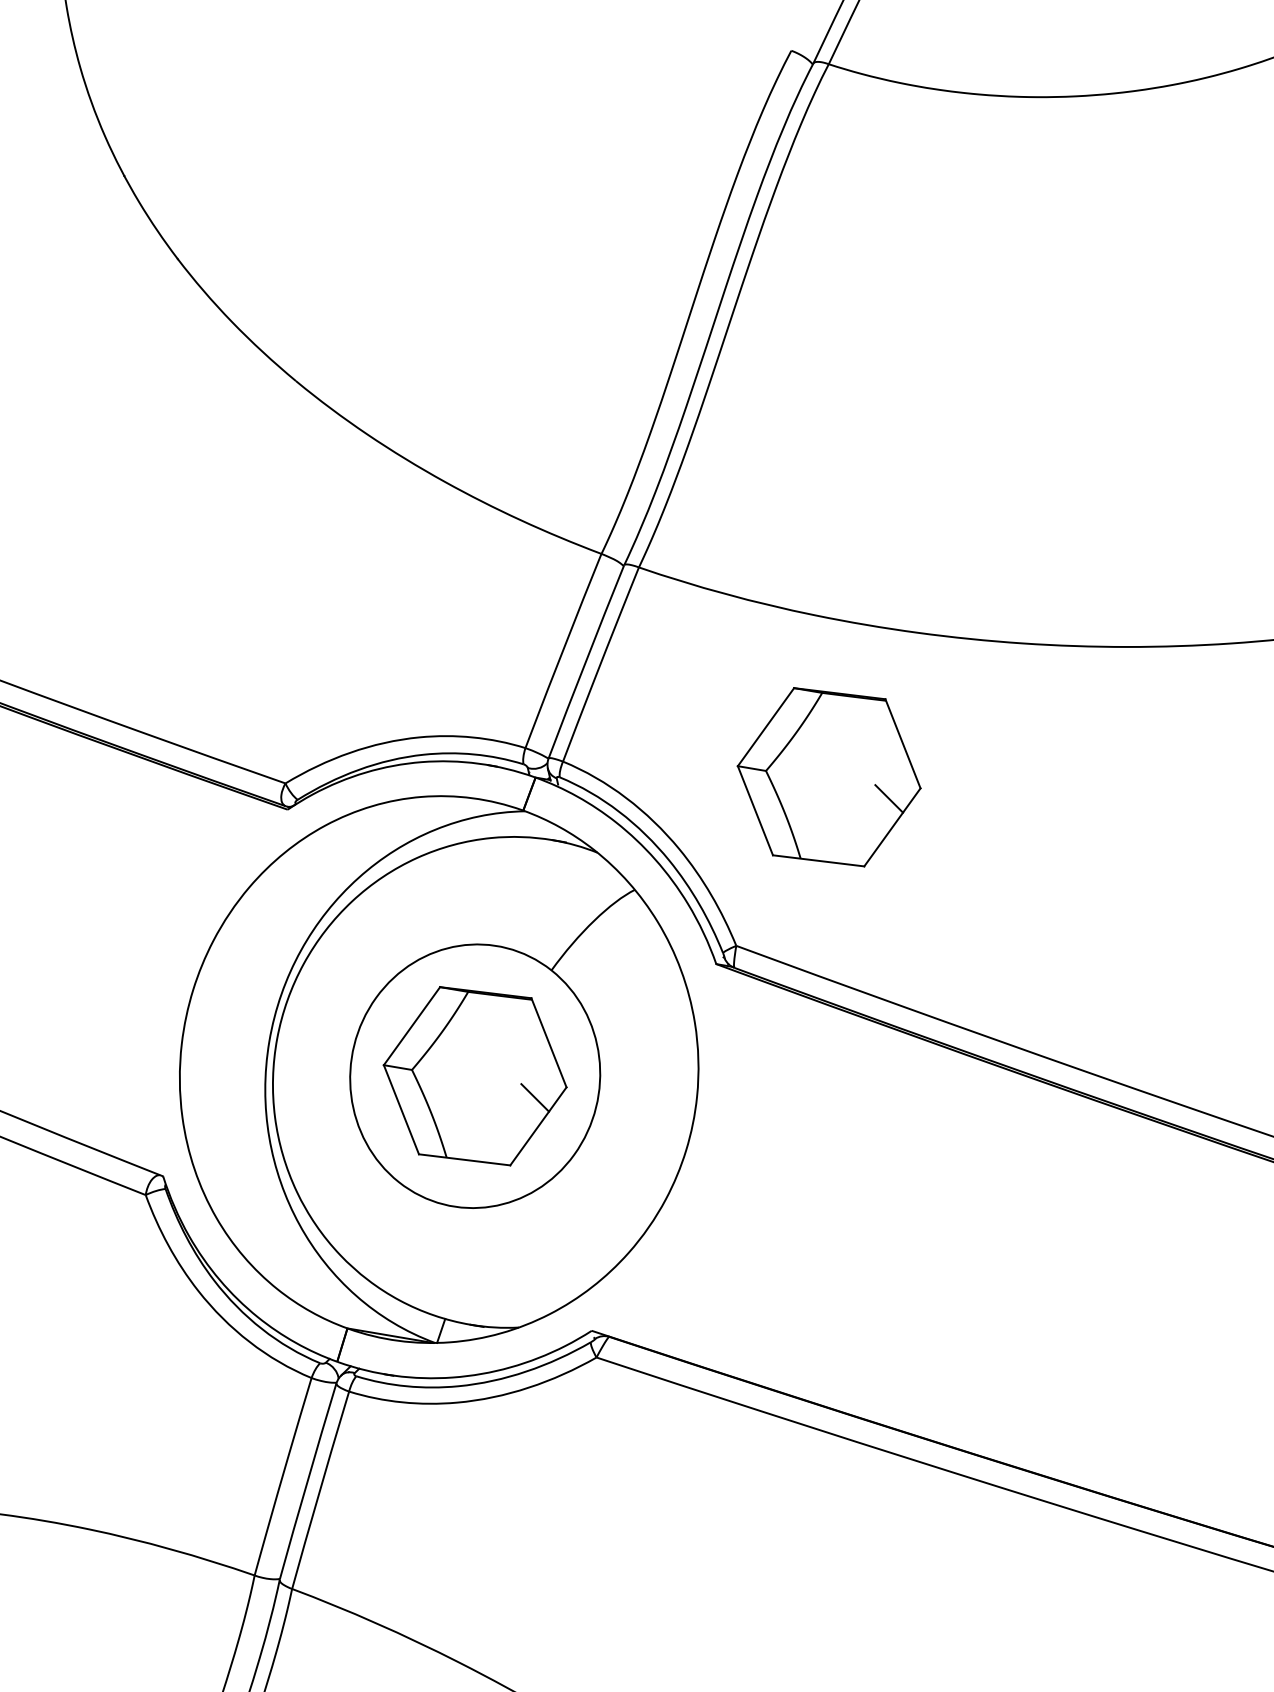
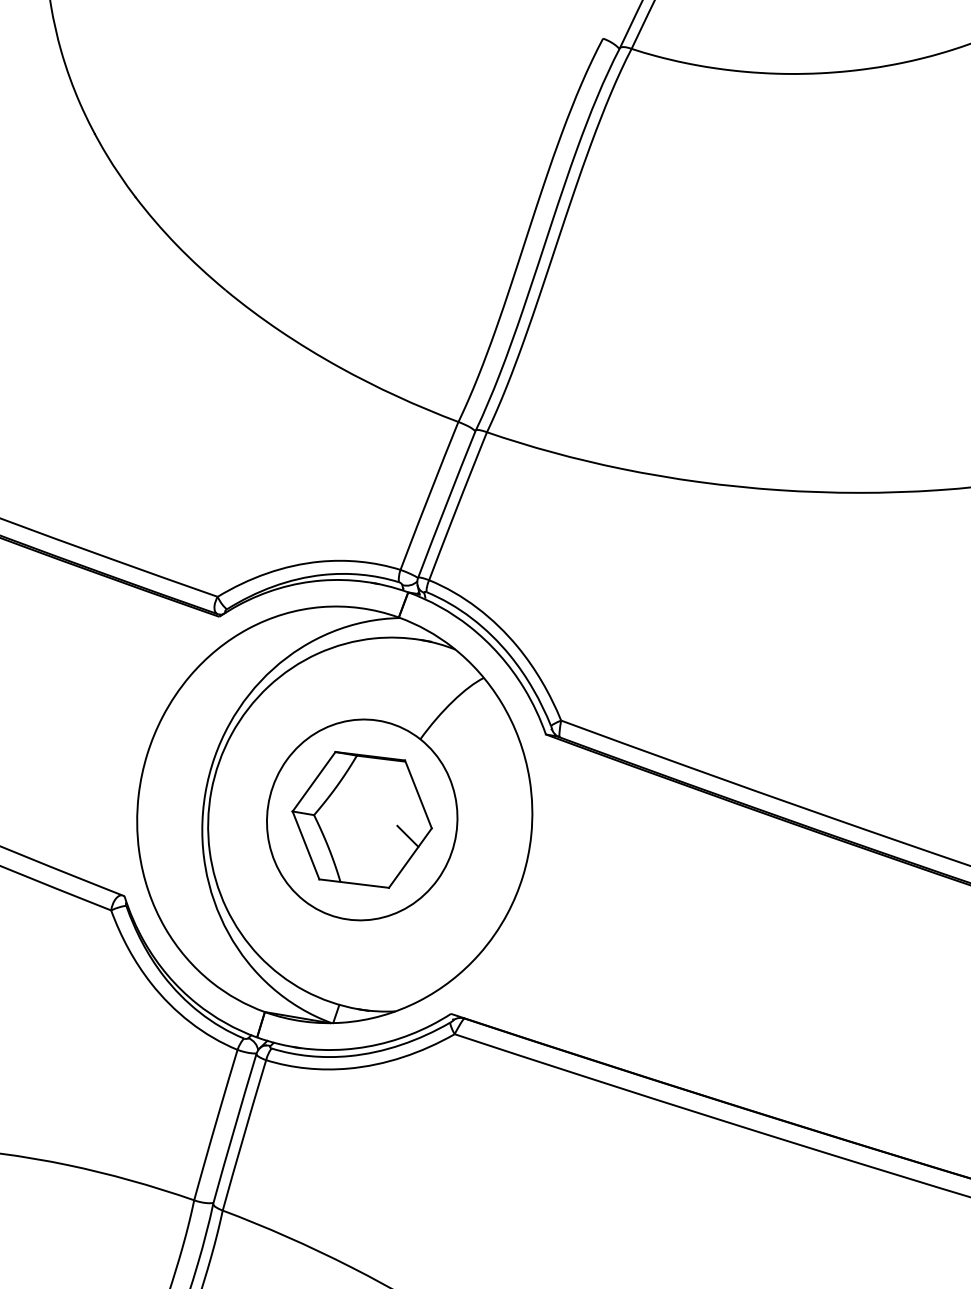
part: (828, 777) -> (631, 592), removed

